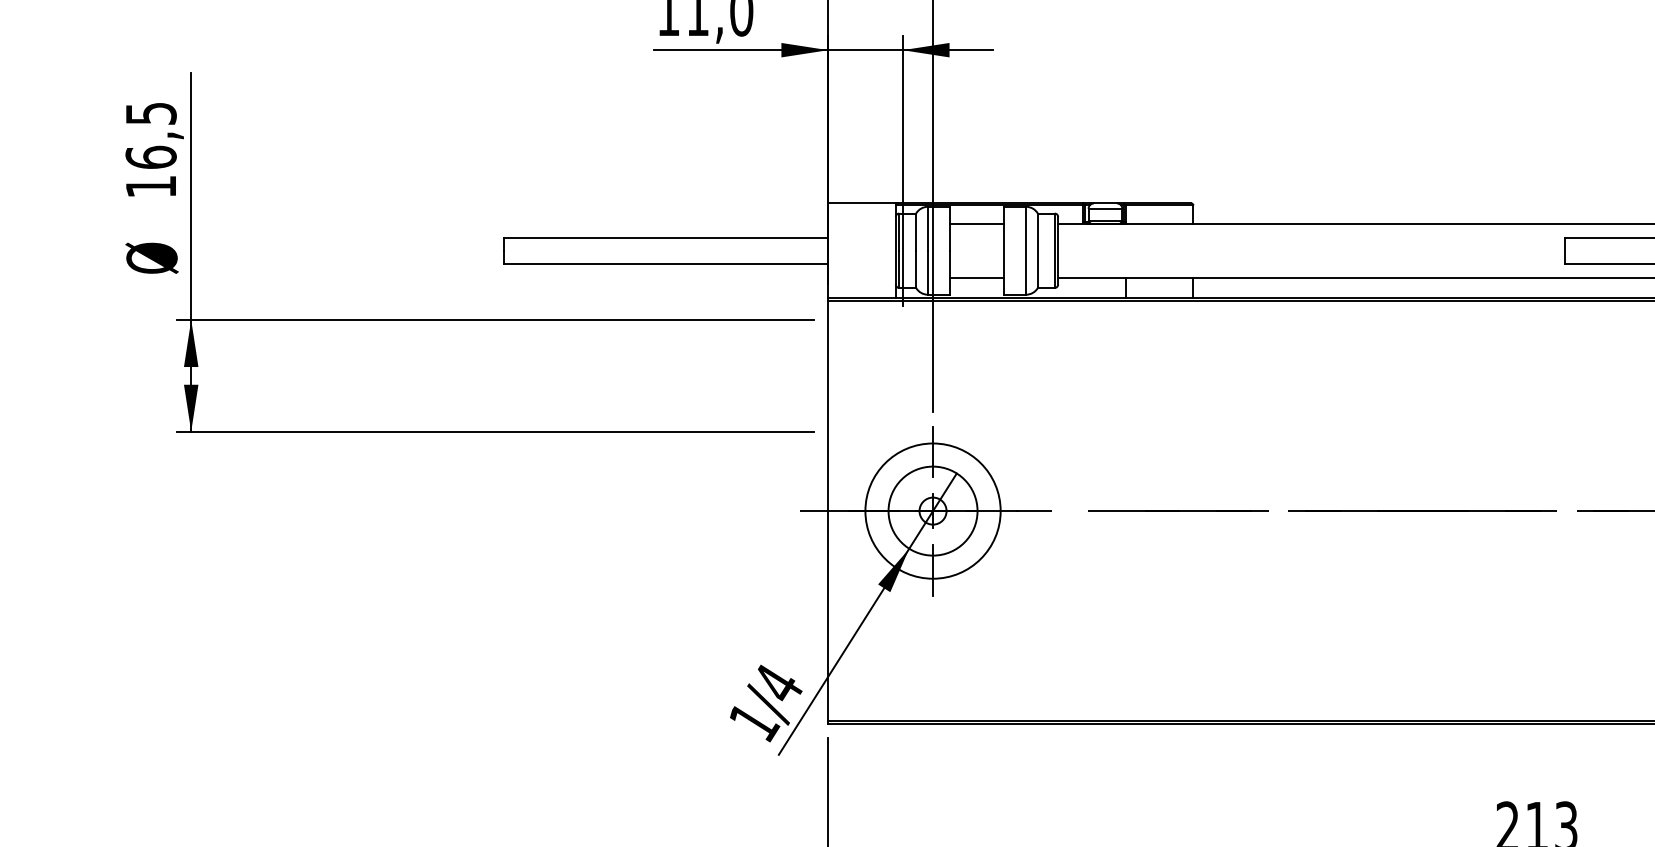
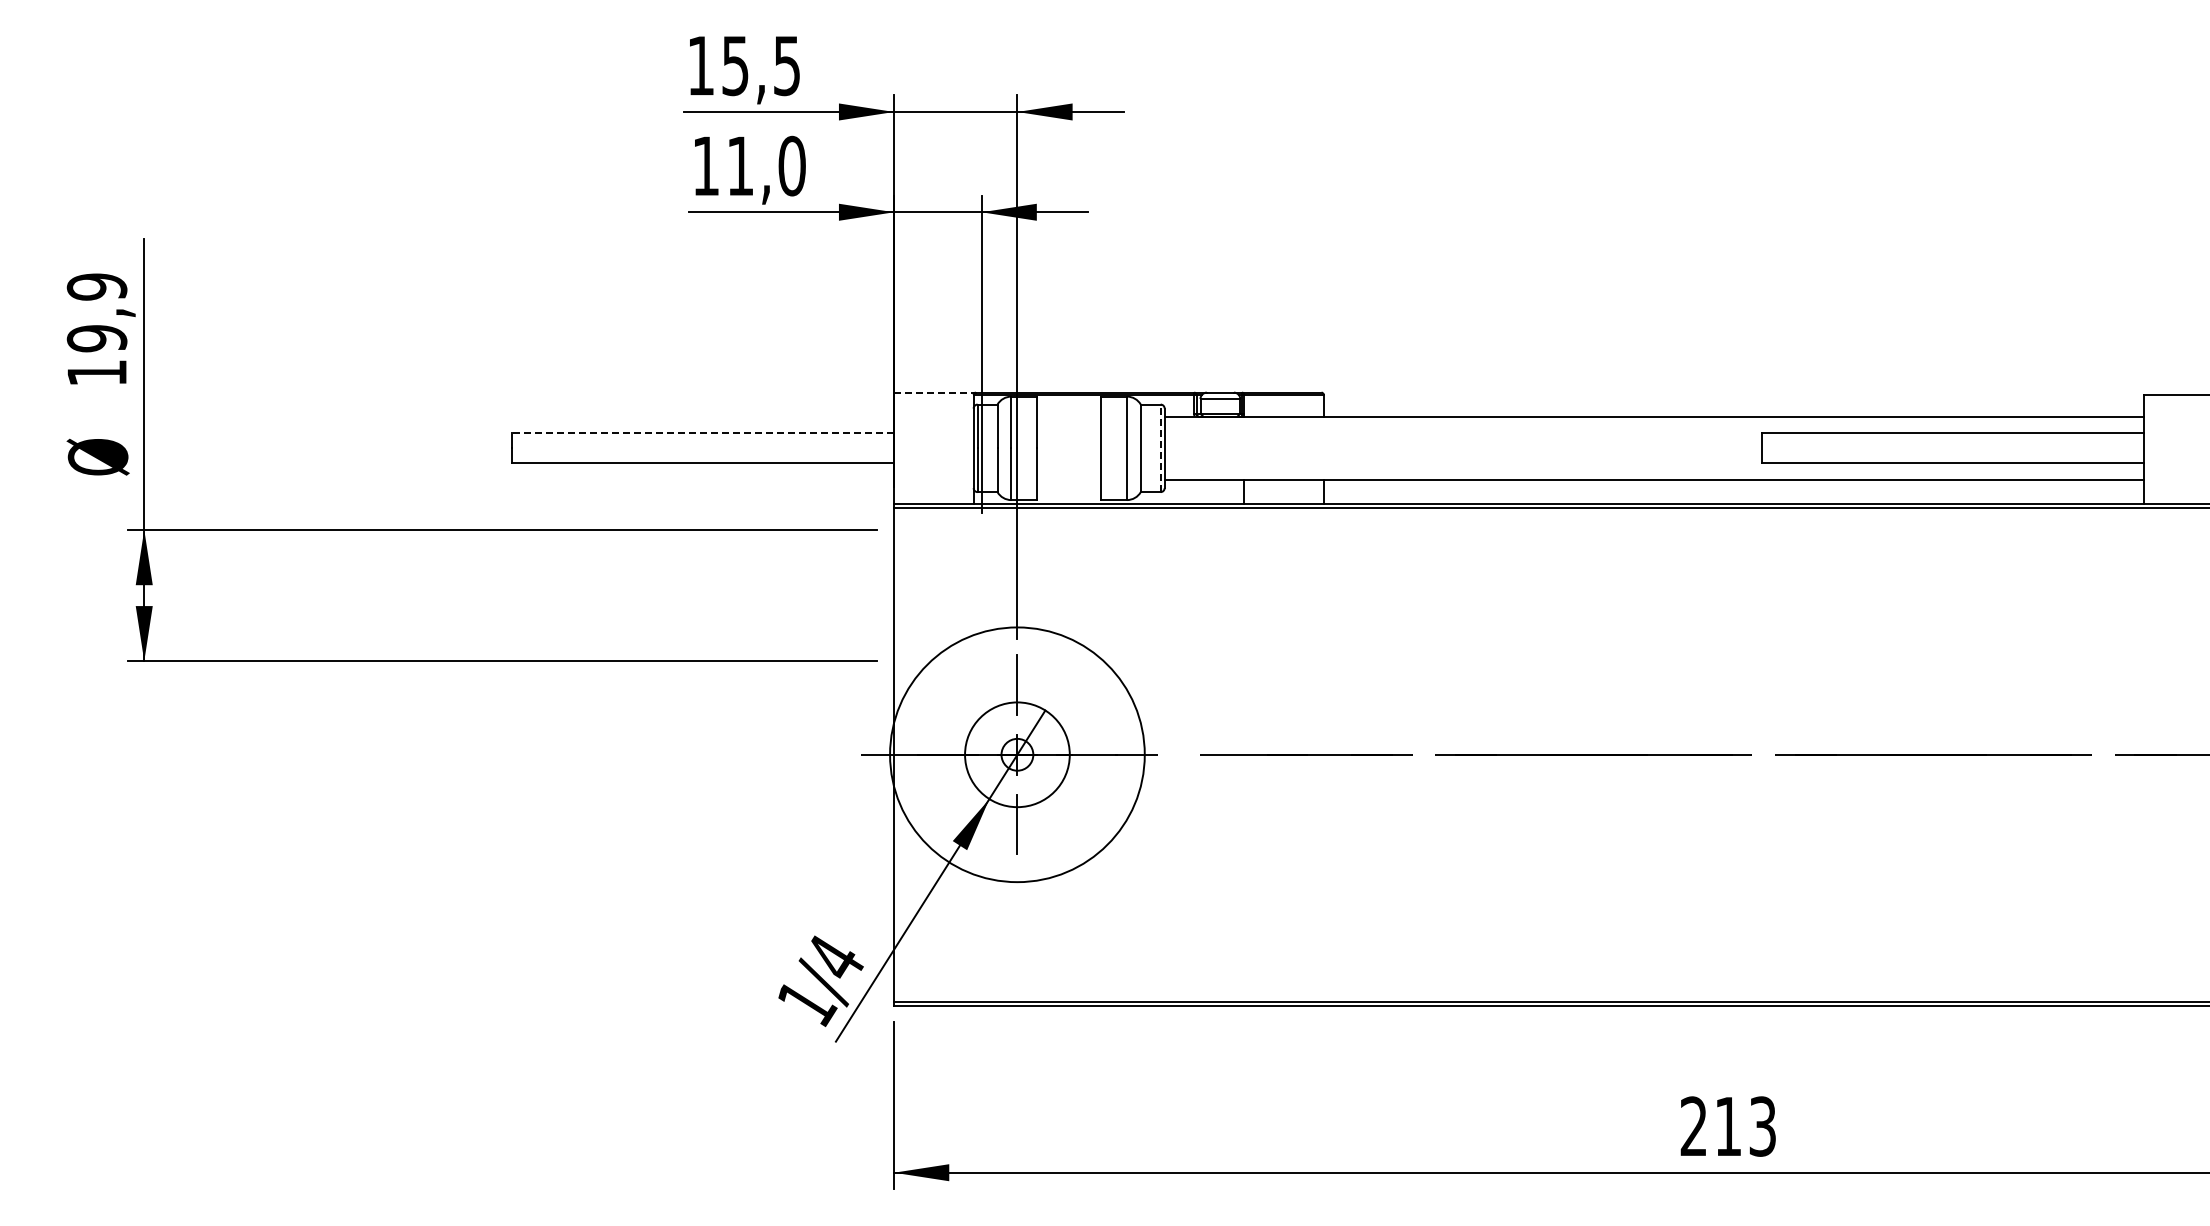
text: (150, 135) -> (96, 312), 16,5 -> 19,9
line: (861, 203) -> (933, 392), solid -> dashed
line: (977, 223) -> (1069, 416), removed
line: (665, 238) -> (702, 433), solid -> dashed
line: (1054, 250) -> (1160, 448), solid -> dashed
line: (977, 278) -> (1069, 480), removed
circle: (933, 510) -> (1017, 754), size x1.6

